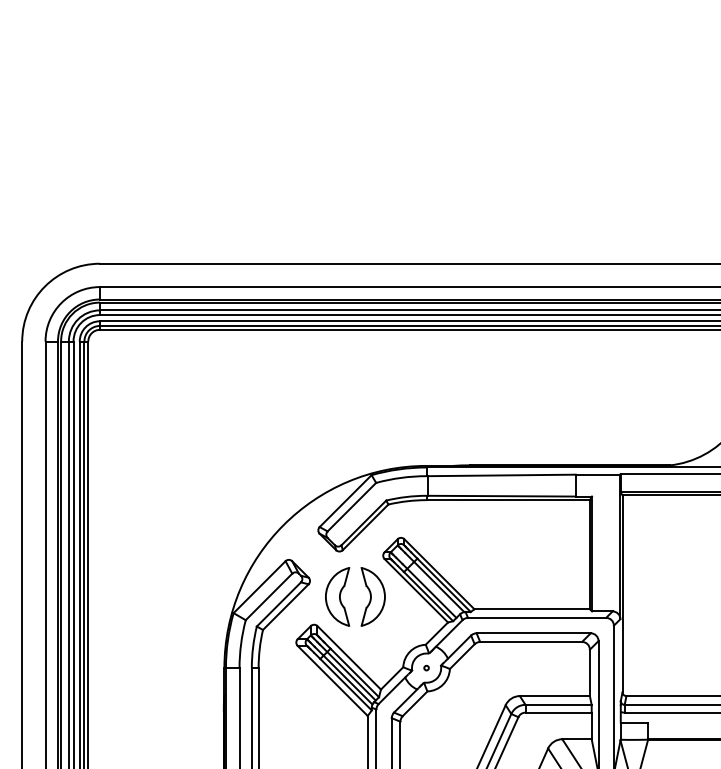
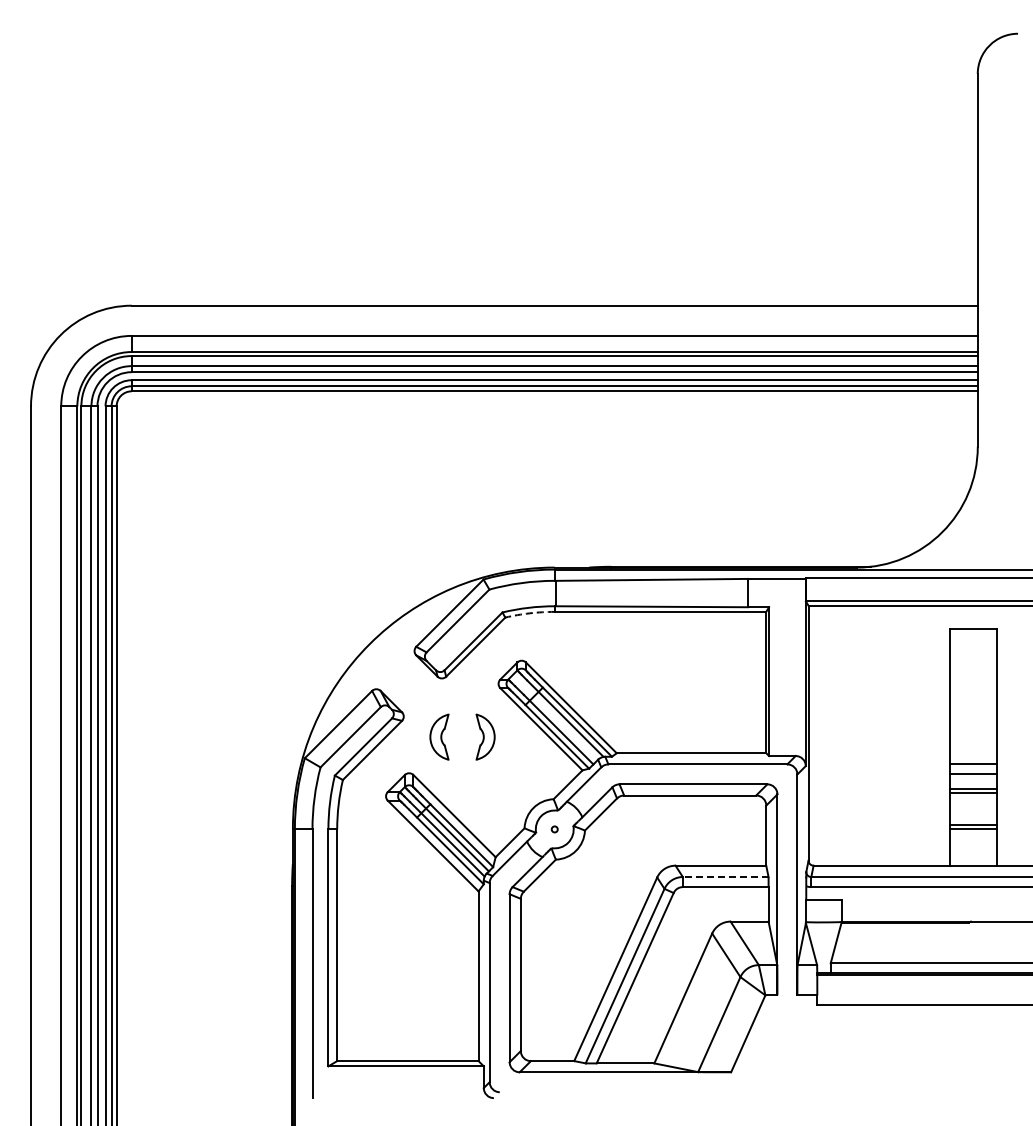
arc: (407, 501) -> (529, 613), solid -> dashed
part: (337, 596) -> (439, 736), size x0.6
part: (373, 596) -> (485, 736), size x0.6
line: (558, 705) -> (725, 877), solid -> dashed

